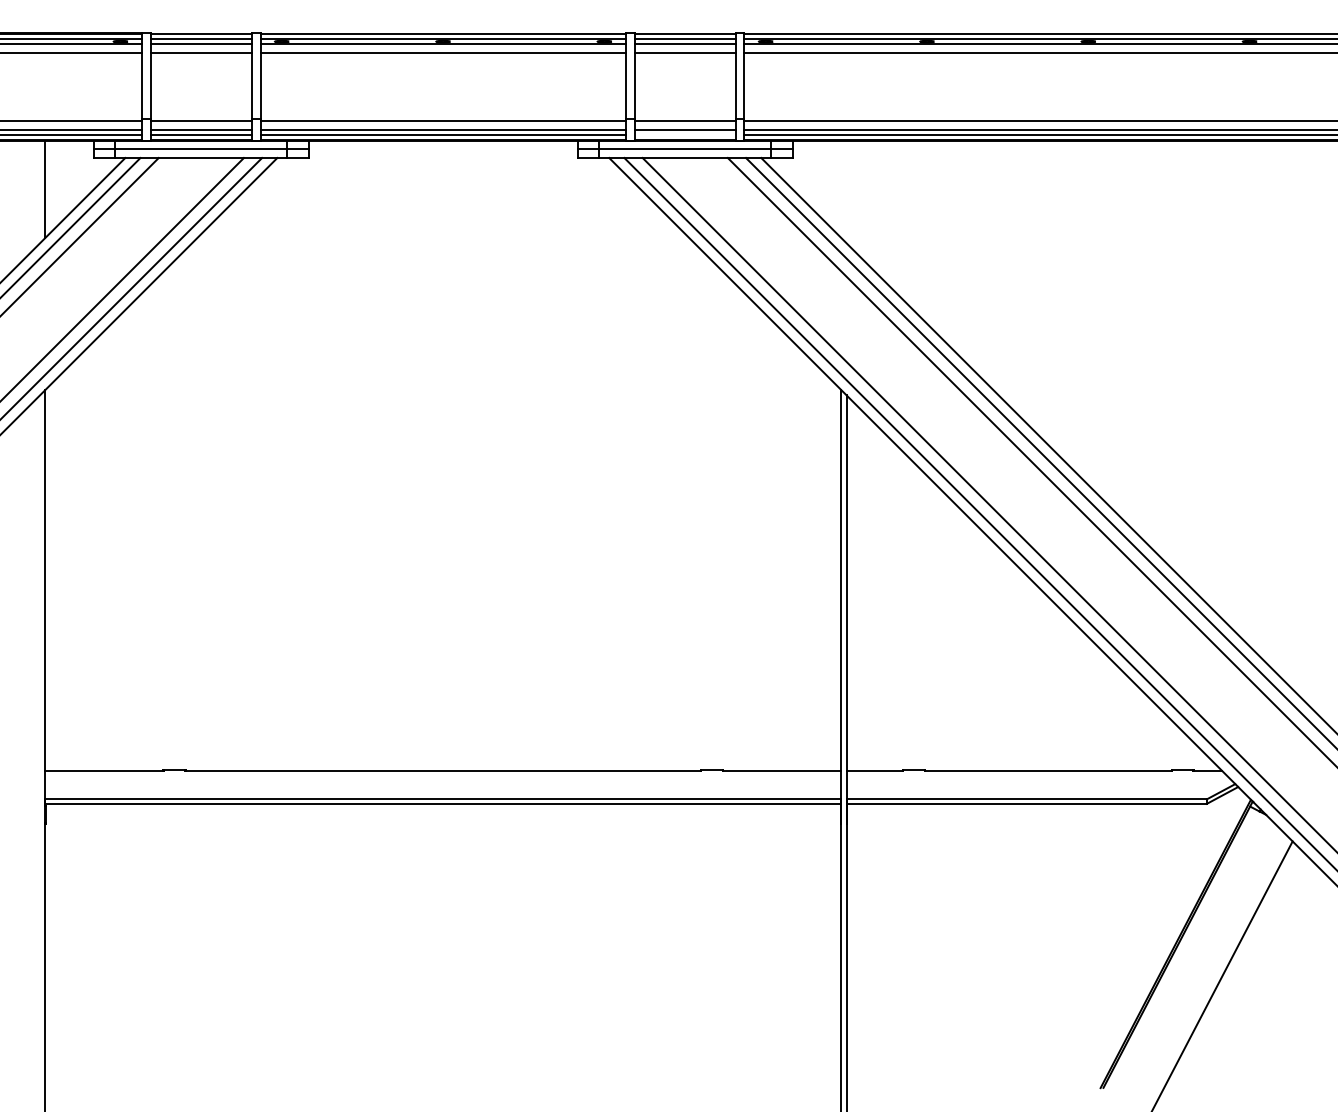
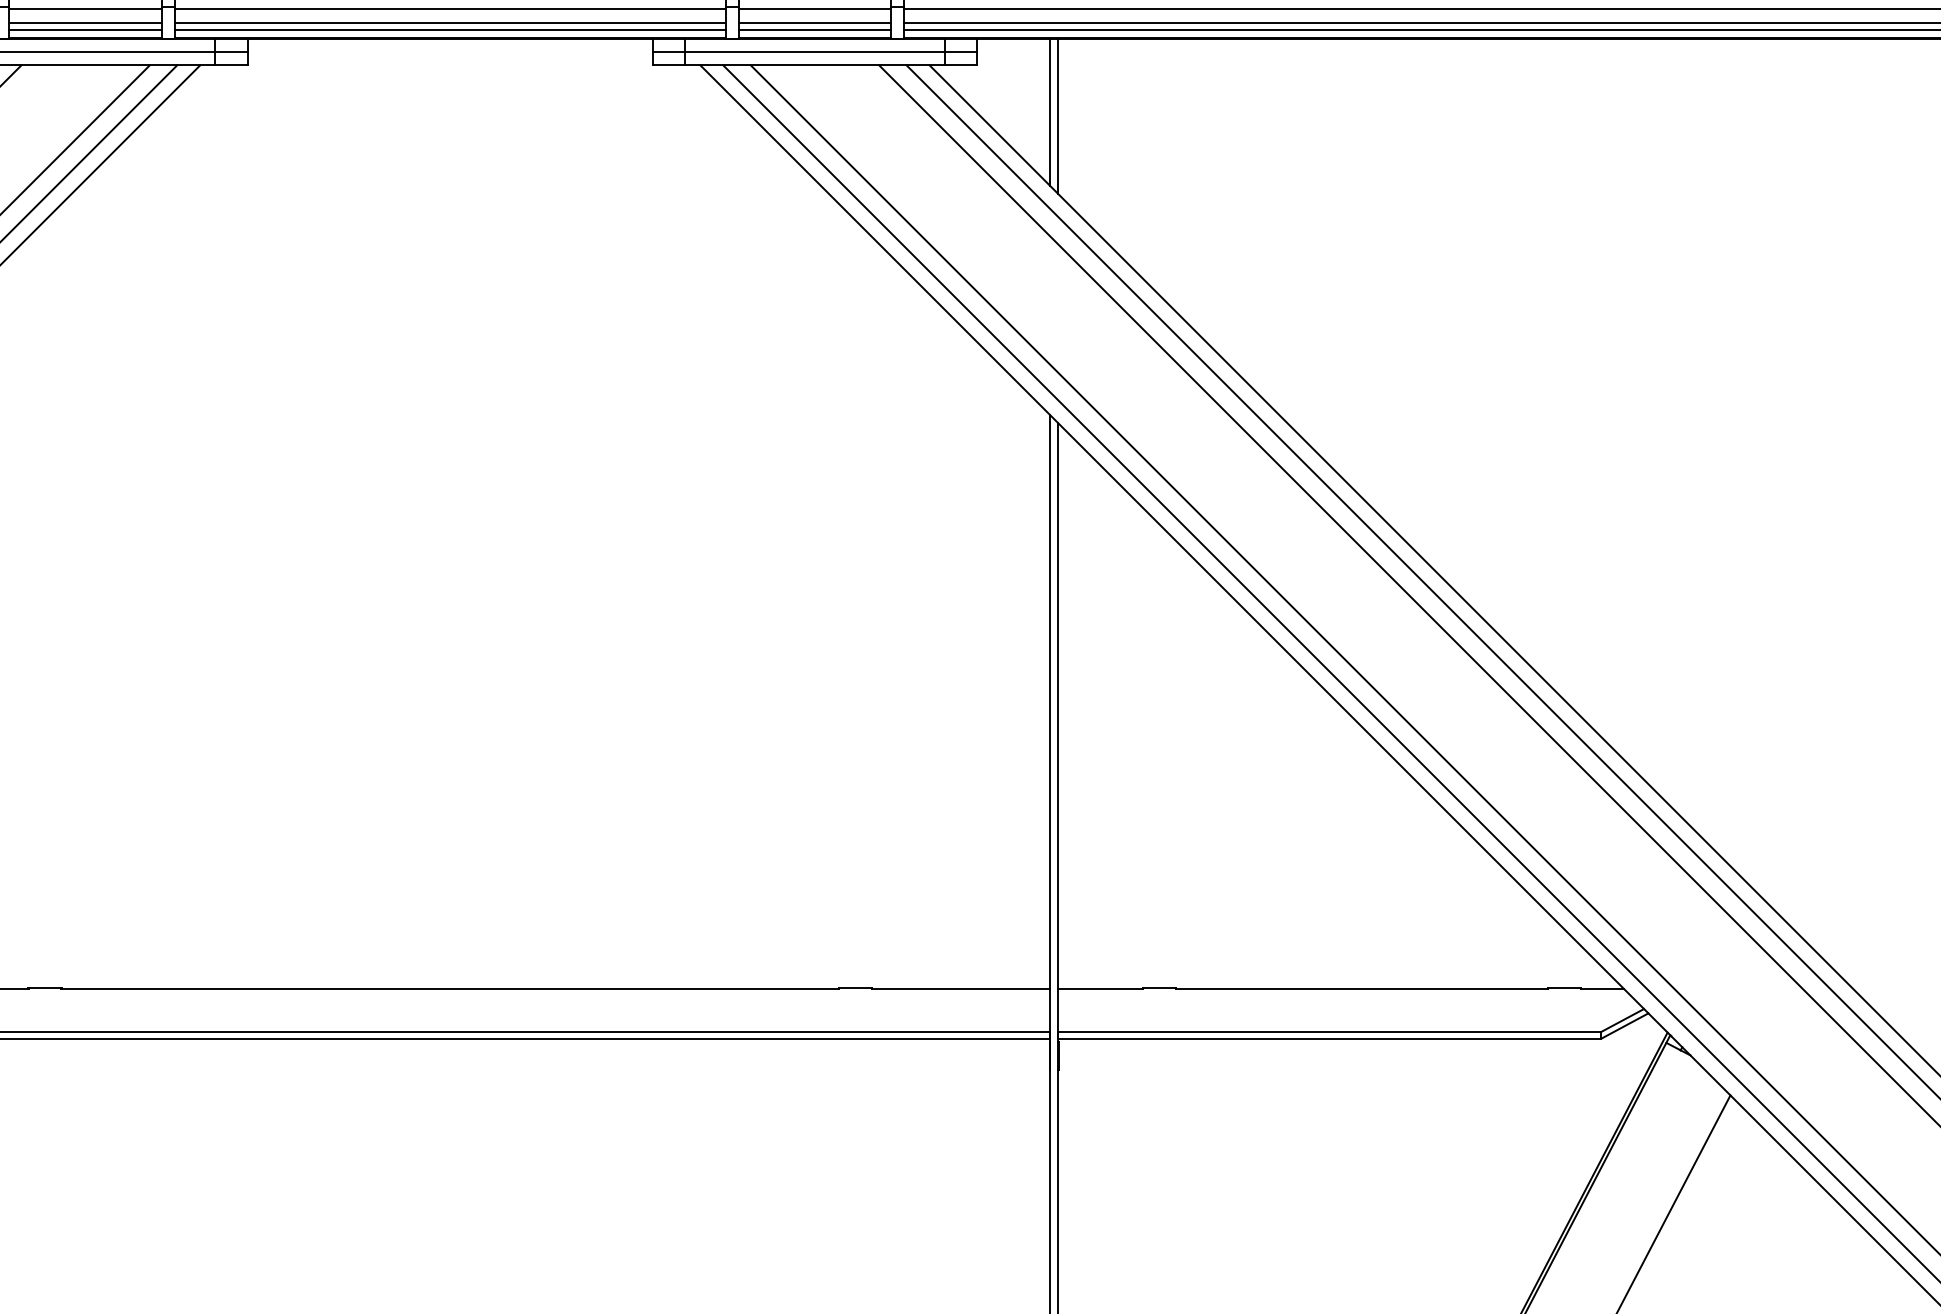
line: (684, 134) -> (813, 29), added
line: (841, 188) -> (1050, 111), added
line: (846, 191) -> (1058, 115), added

